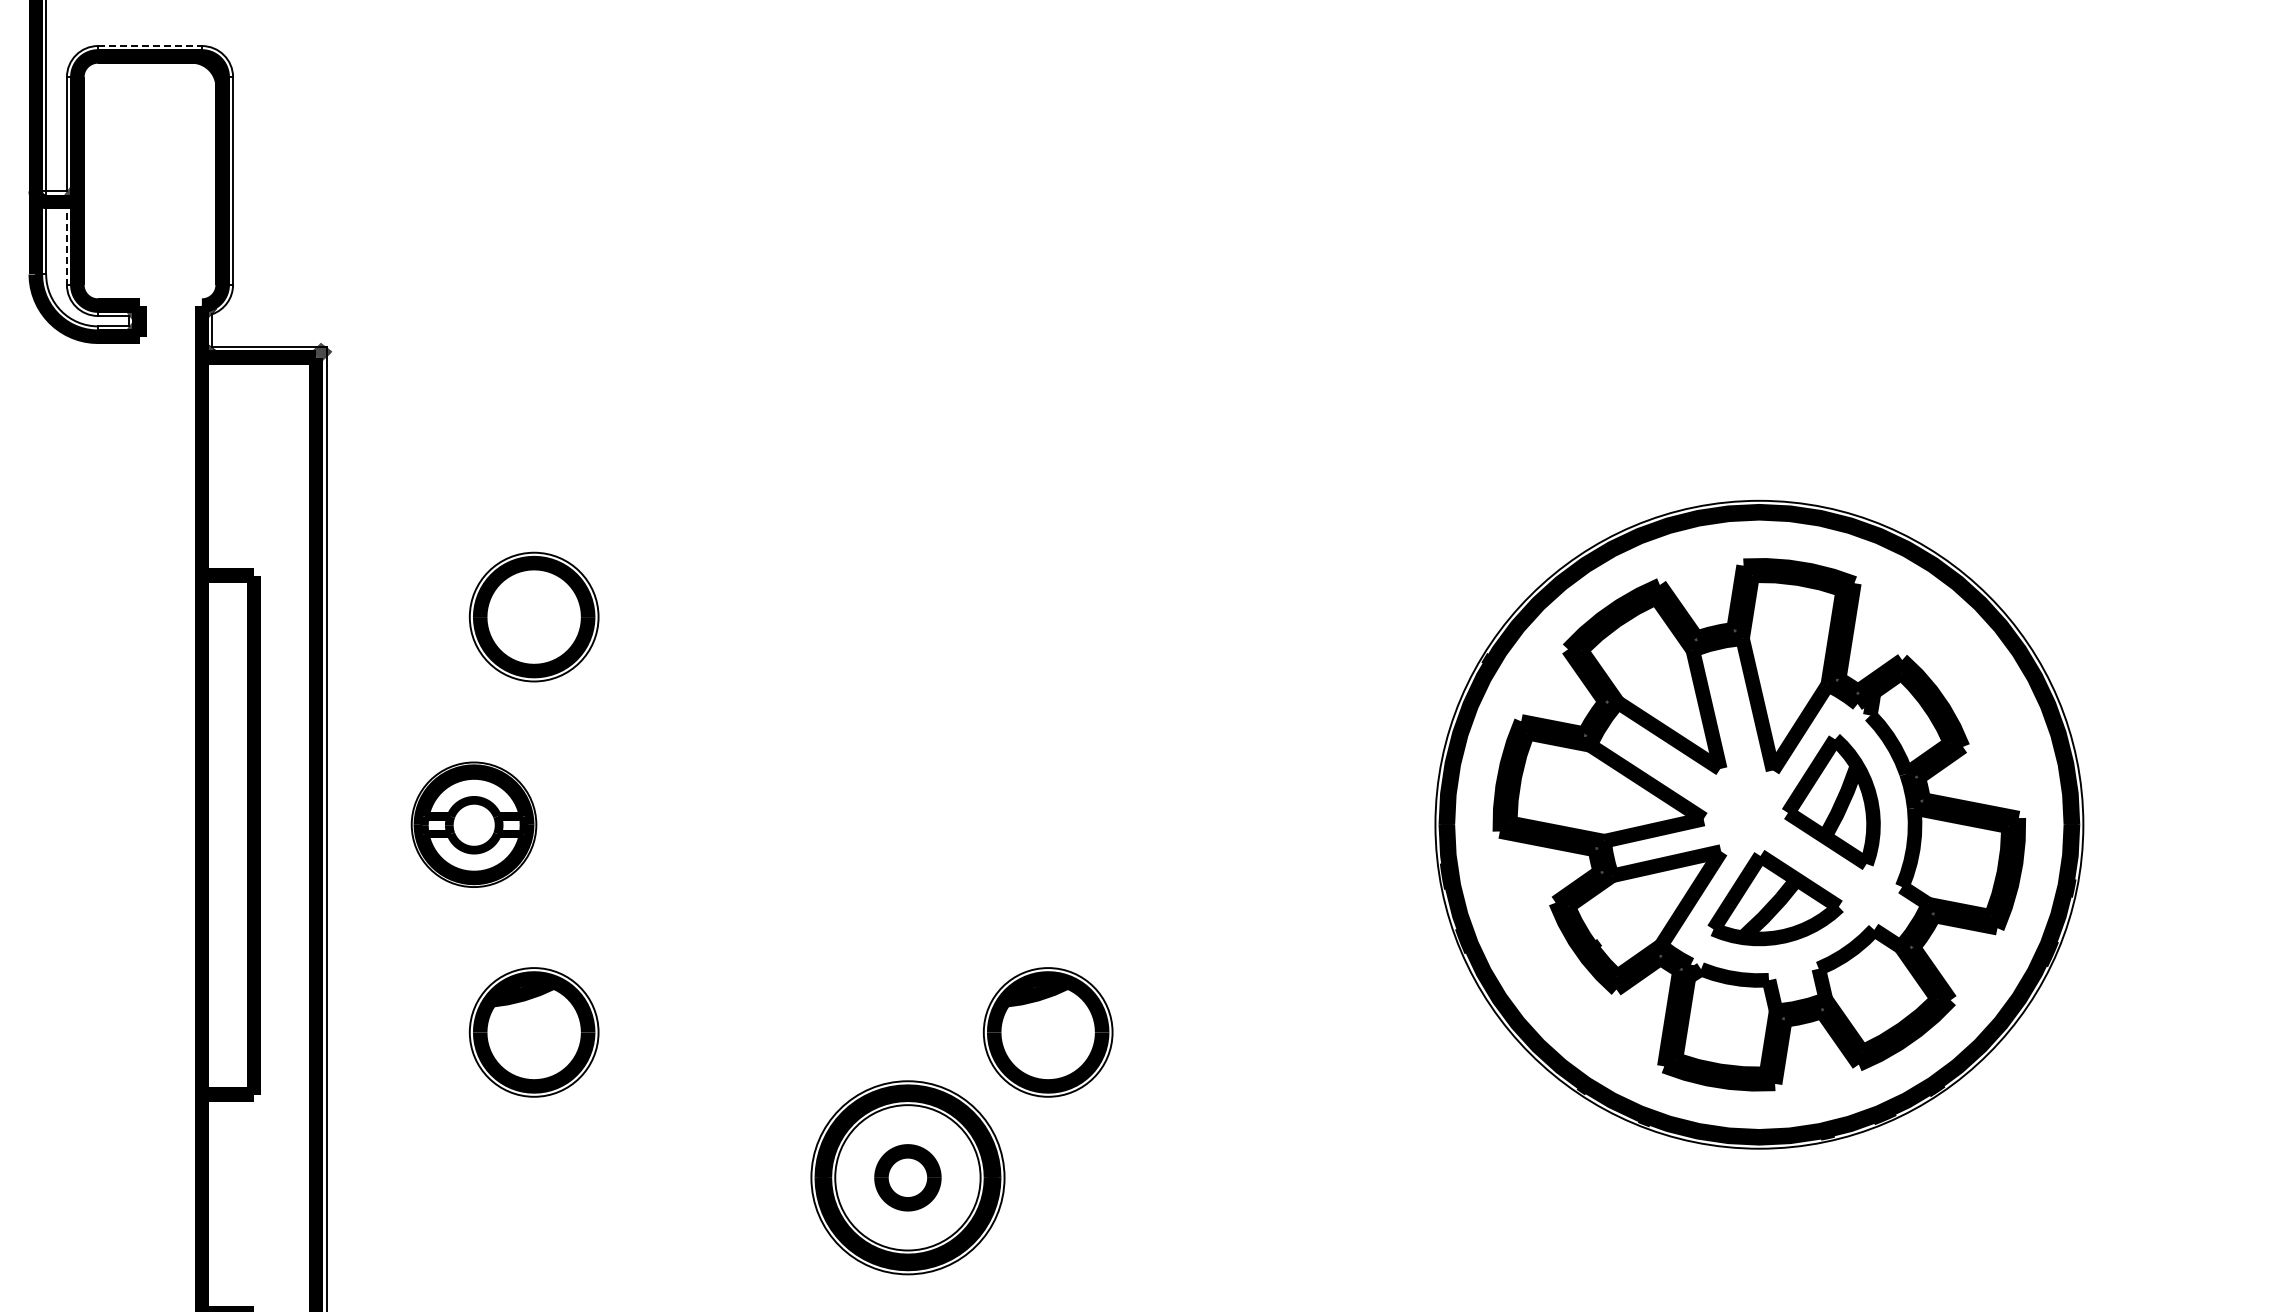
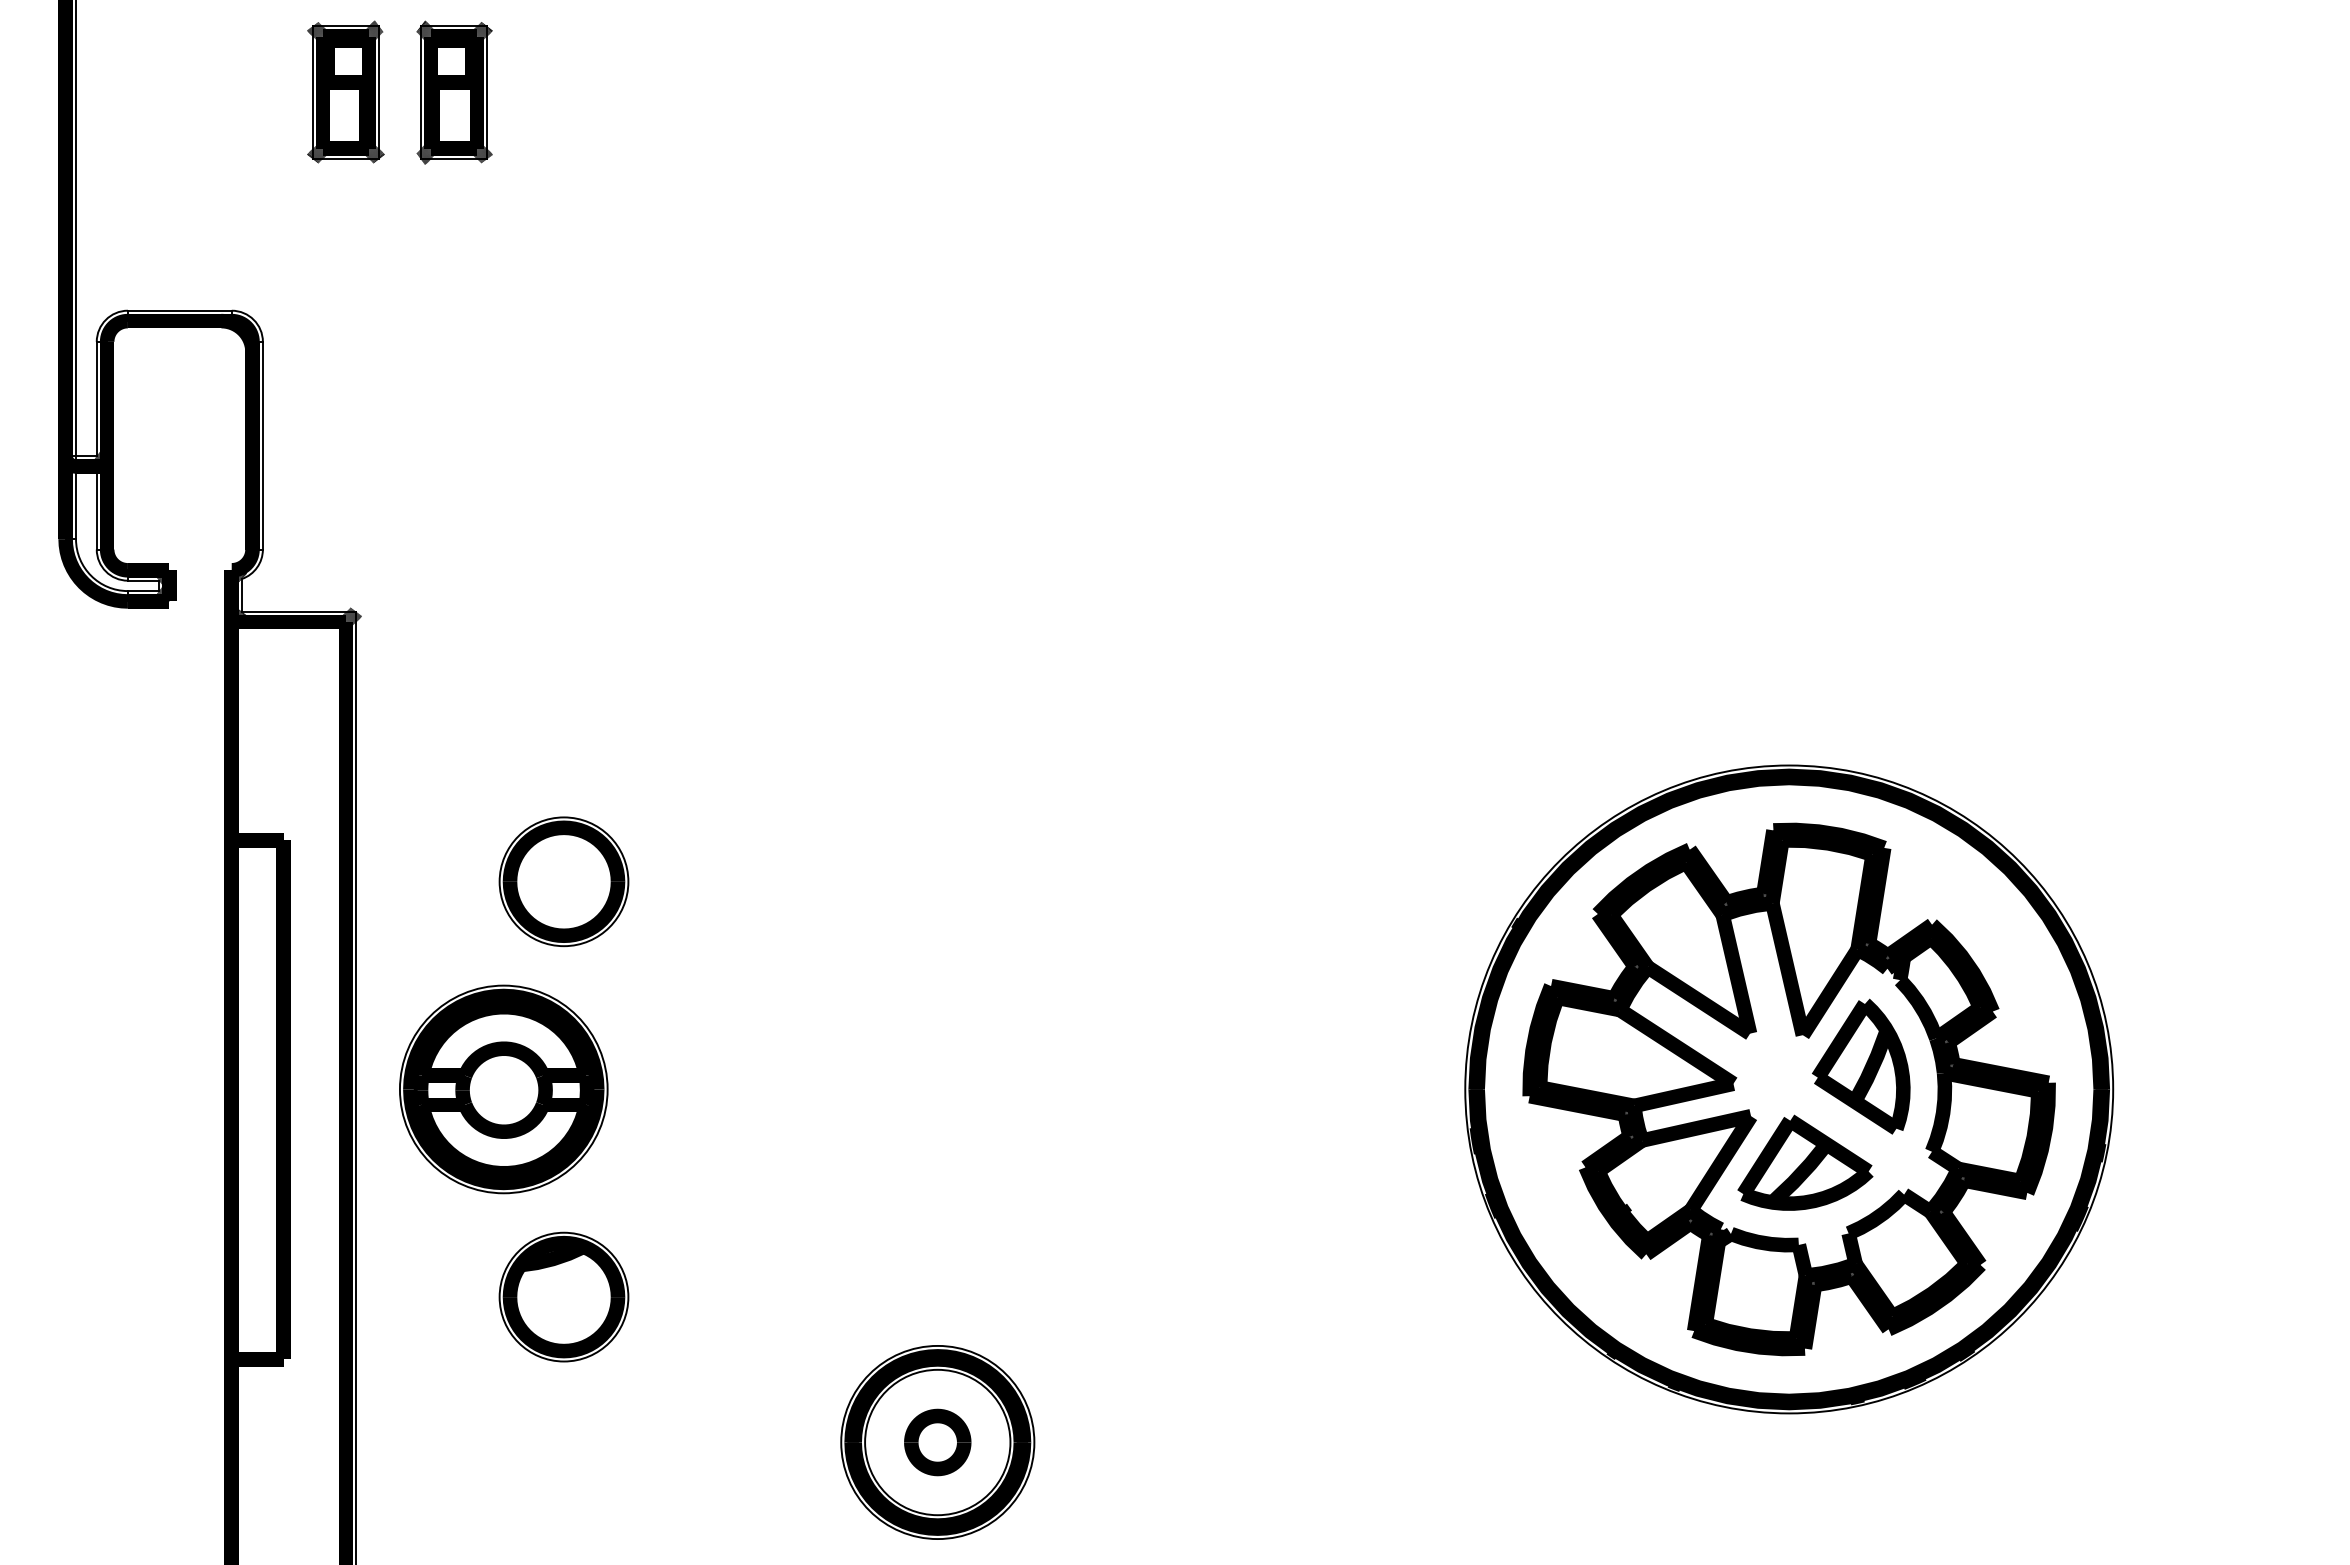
line: (149, 45) -> (179, 310), dashed -> solid
line: (66, 243) -> (96, 508), dashed -> solid
part: (473, 824) -> (503, 1089), size x1.67
part: (1047, 1031) -> (1077, 1296), removed

